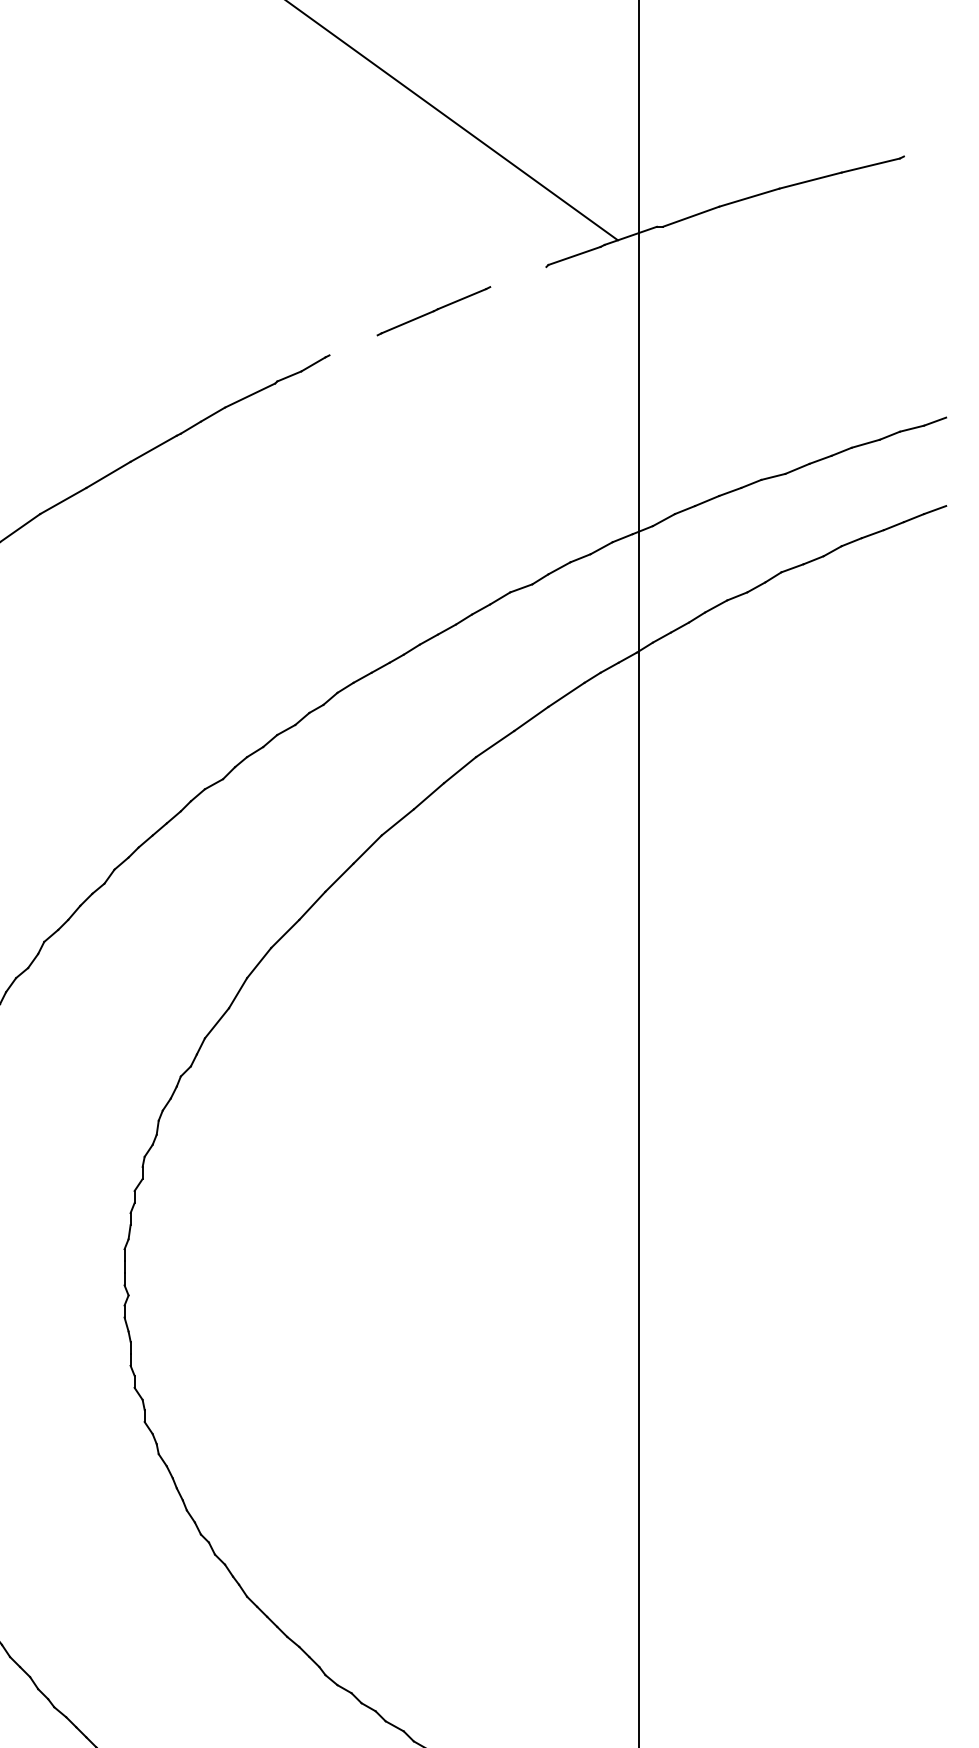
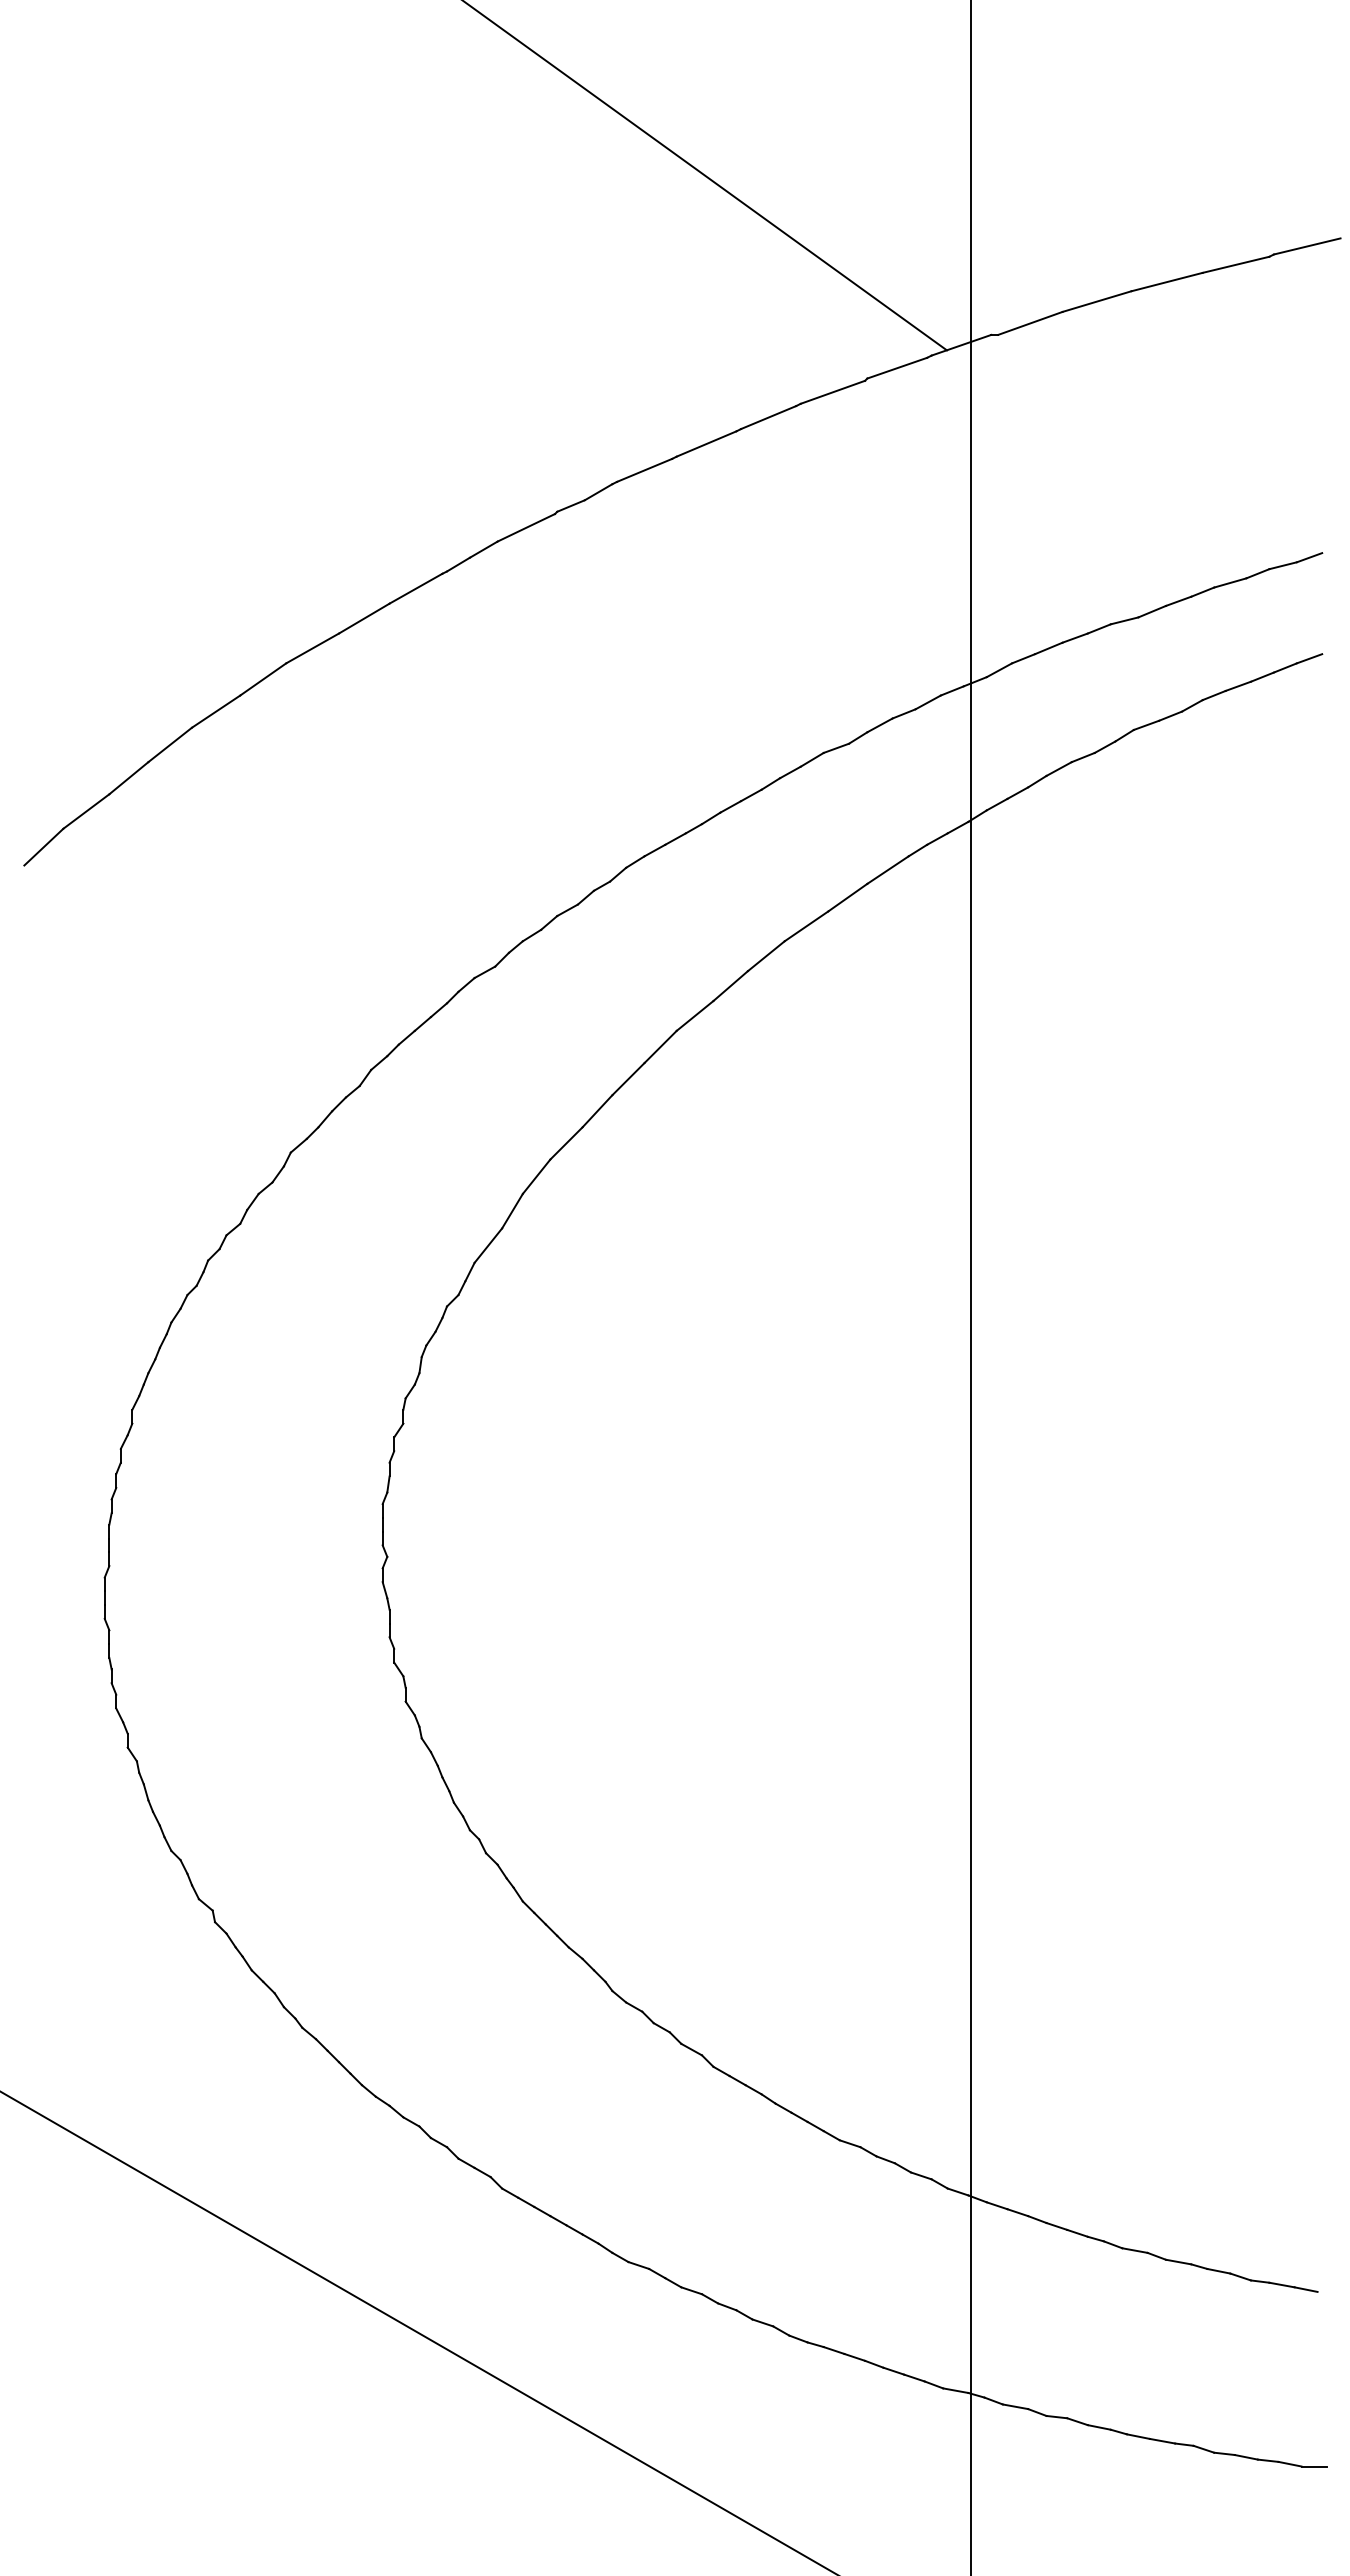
line: (932, 149) -> (1306, 246), added
line: (517, 276) -> (832, 391), added
line: (353, 344) -> (644, 469), added

